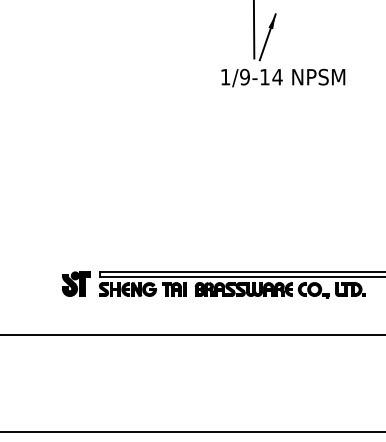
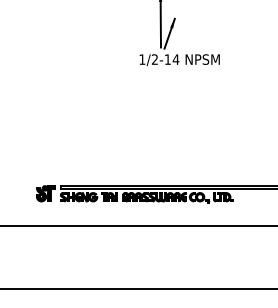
text: (244, 77) -> (154, 59), 1/9-14 -> 1/2-14

